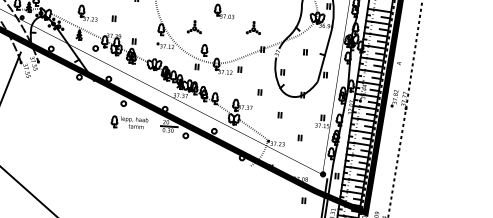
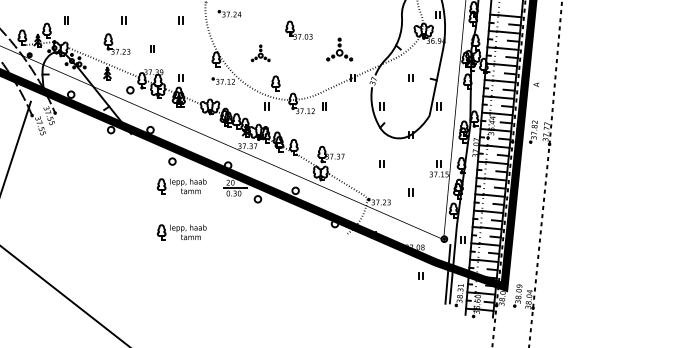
part: (253, 27) -> (339, 49), size x1.4
part: (259, 91) -> (352, 134), removed
part: (127, 157) -> (181, 232), added

